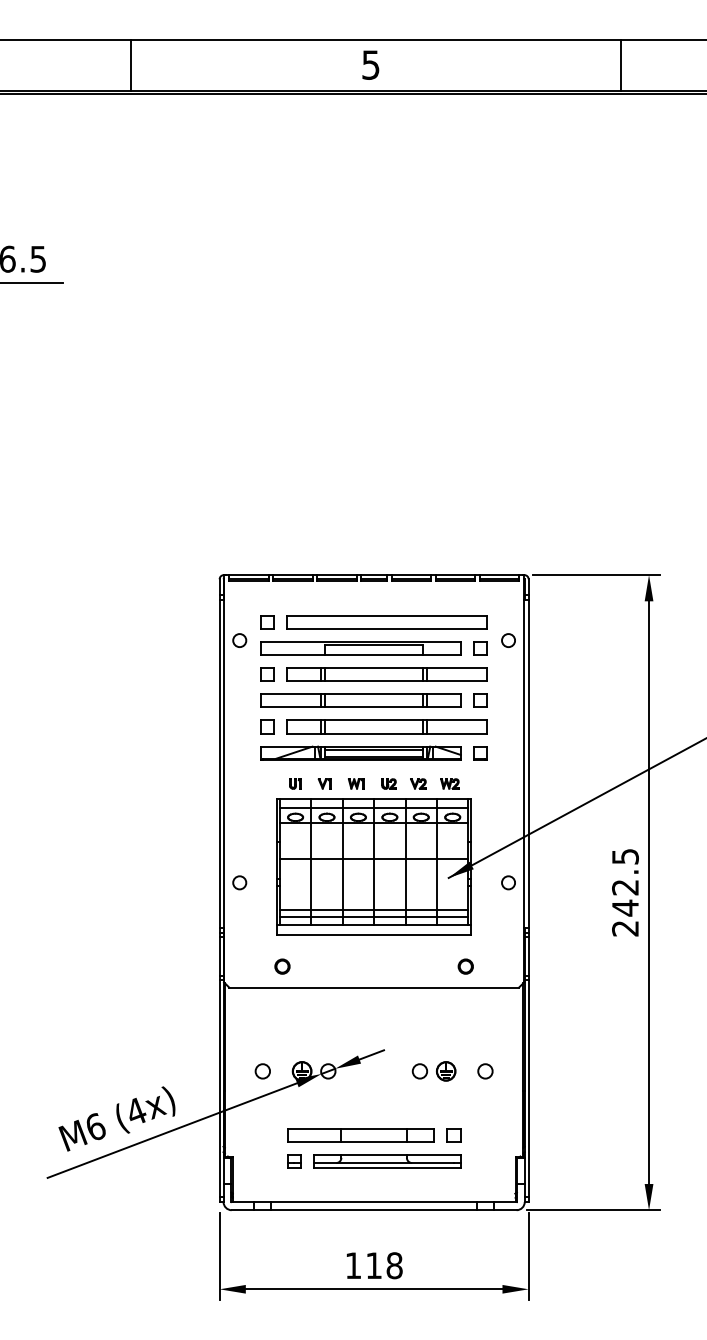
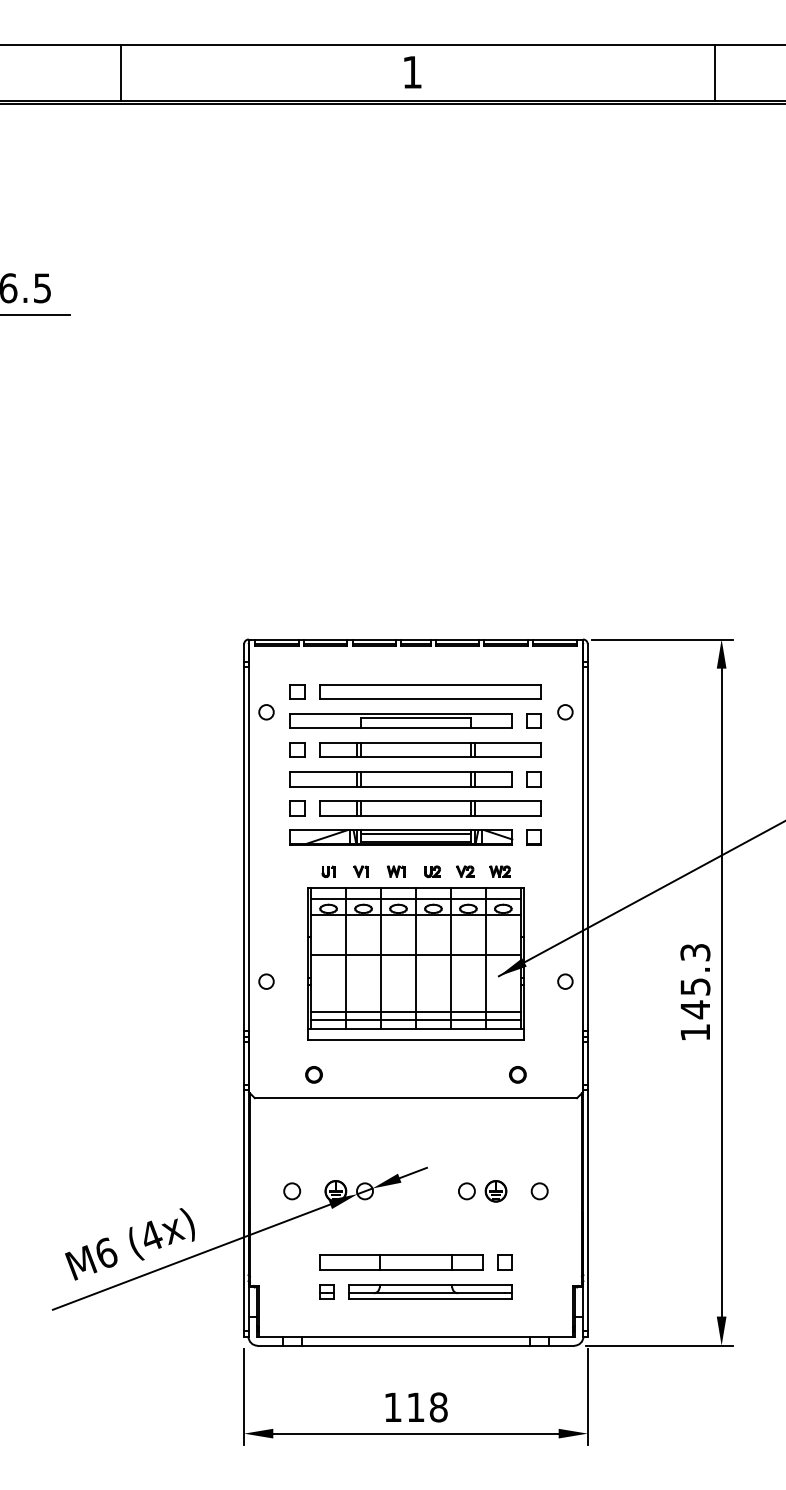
line: (130, 65) -> (120, 72), moved
text: (371, 65) -> (412, 72), 5 -> 1
line: (621, 65) -> (715, 72), moved
text: (625, 892) -> (695, 992), 242.5 -> 145.3

